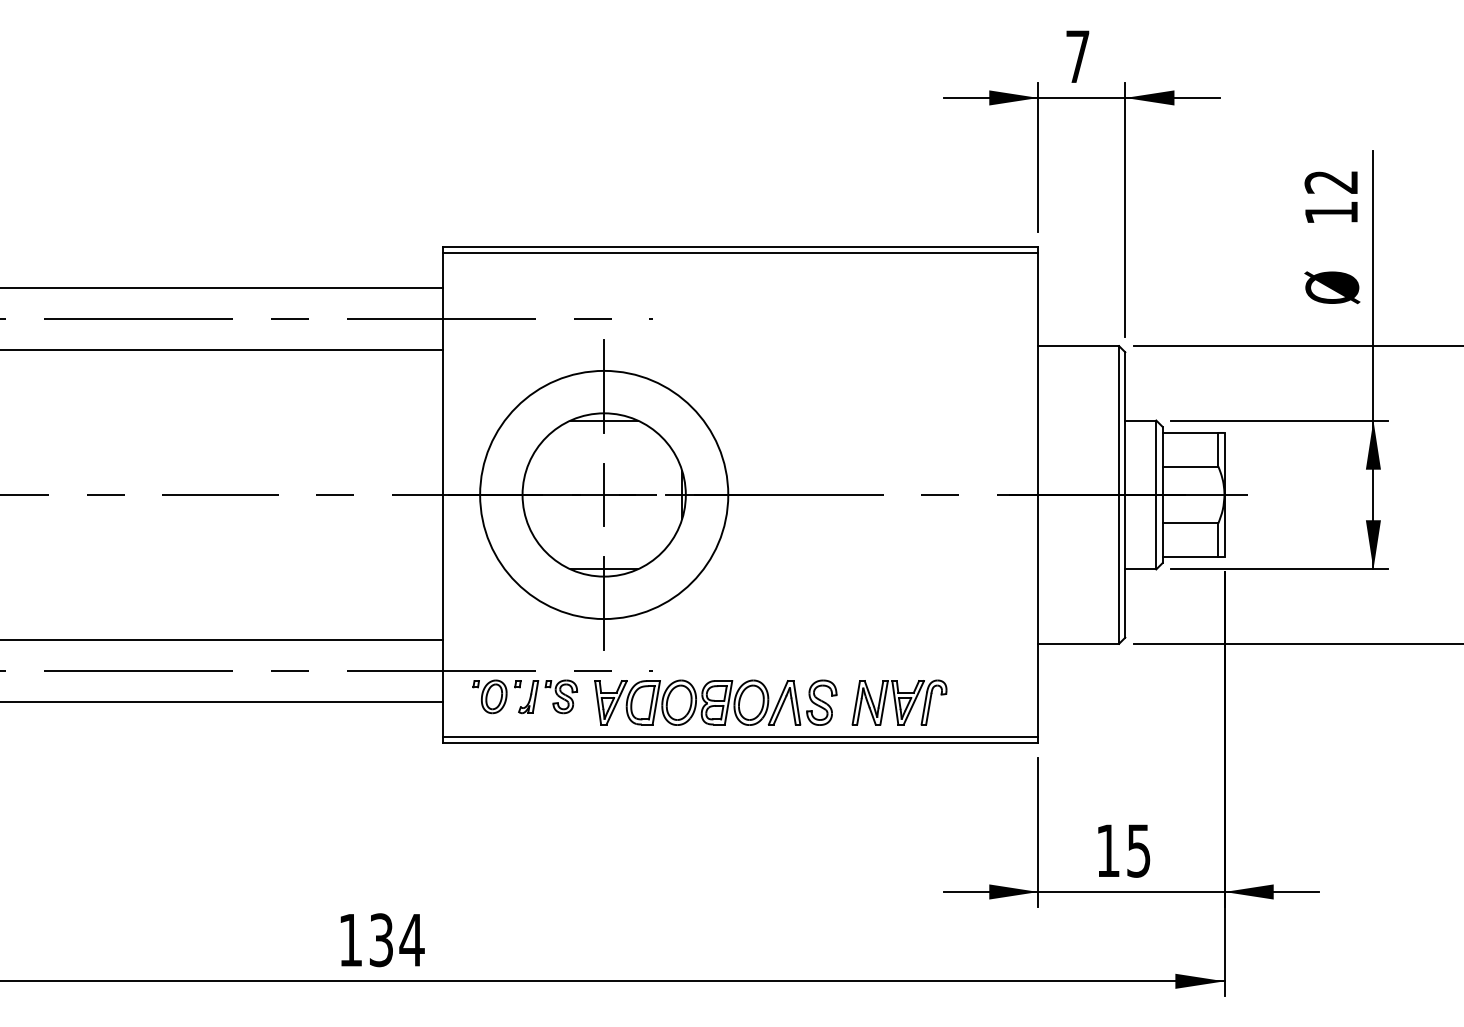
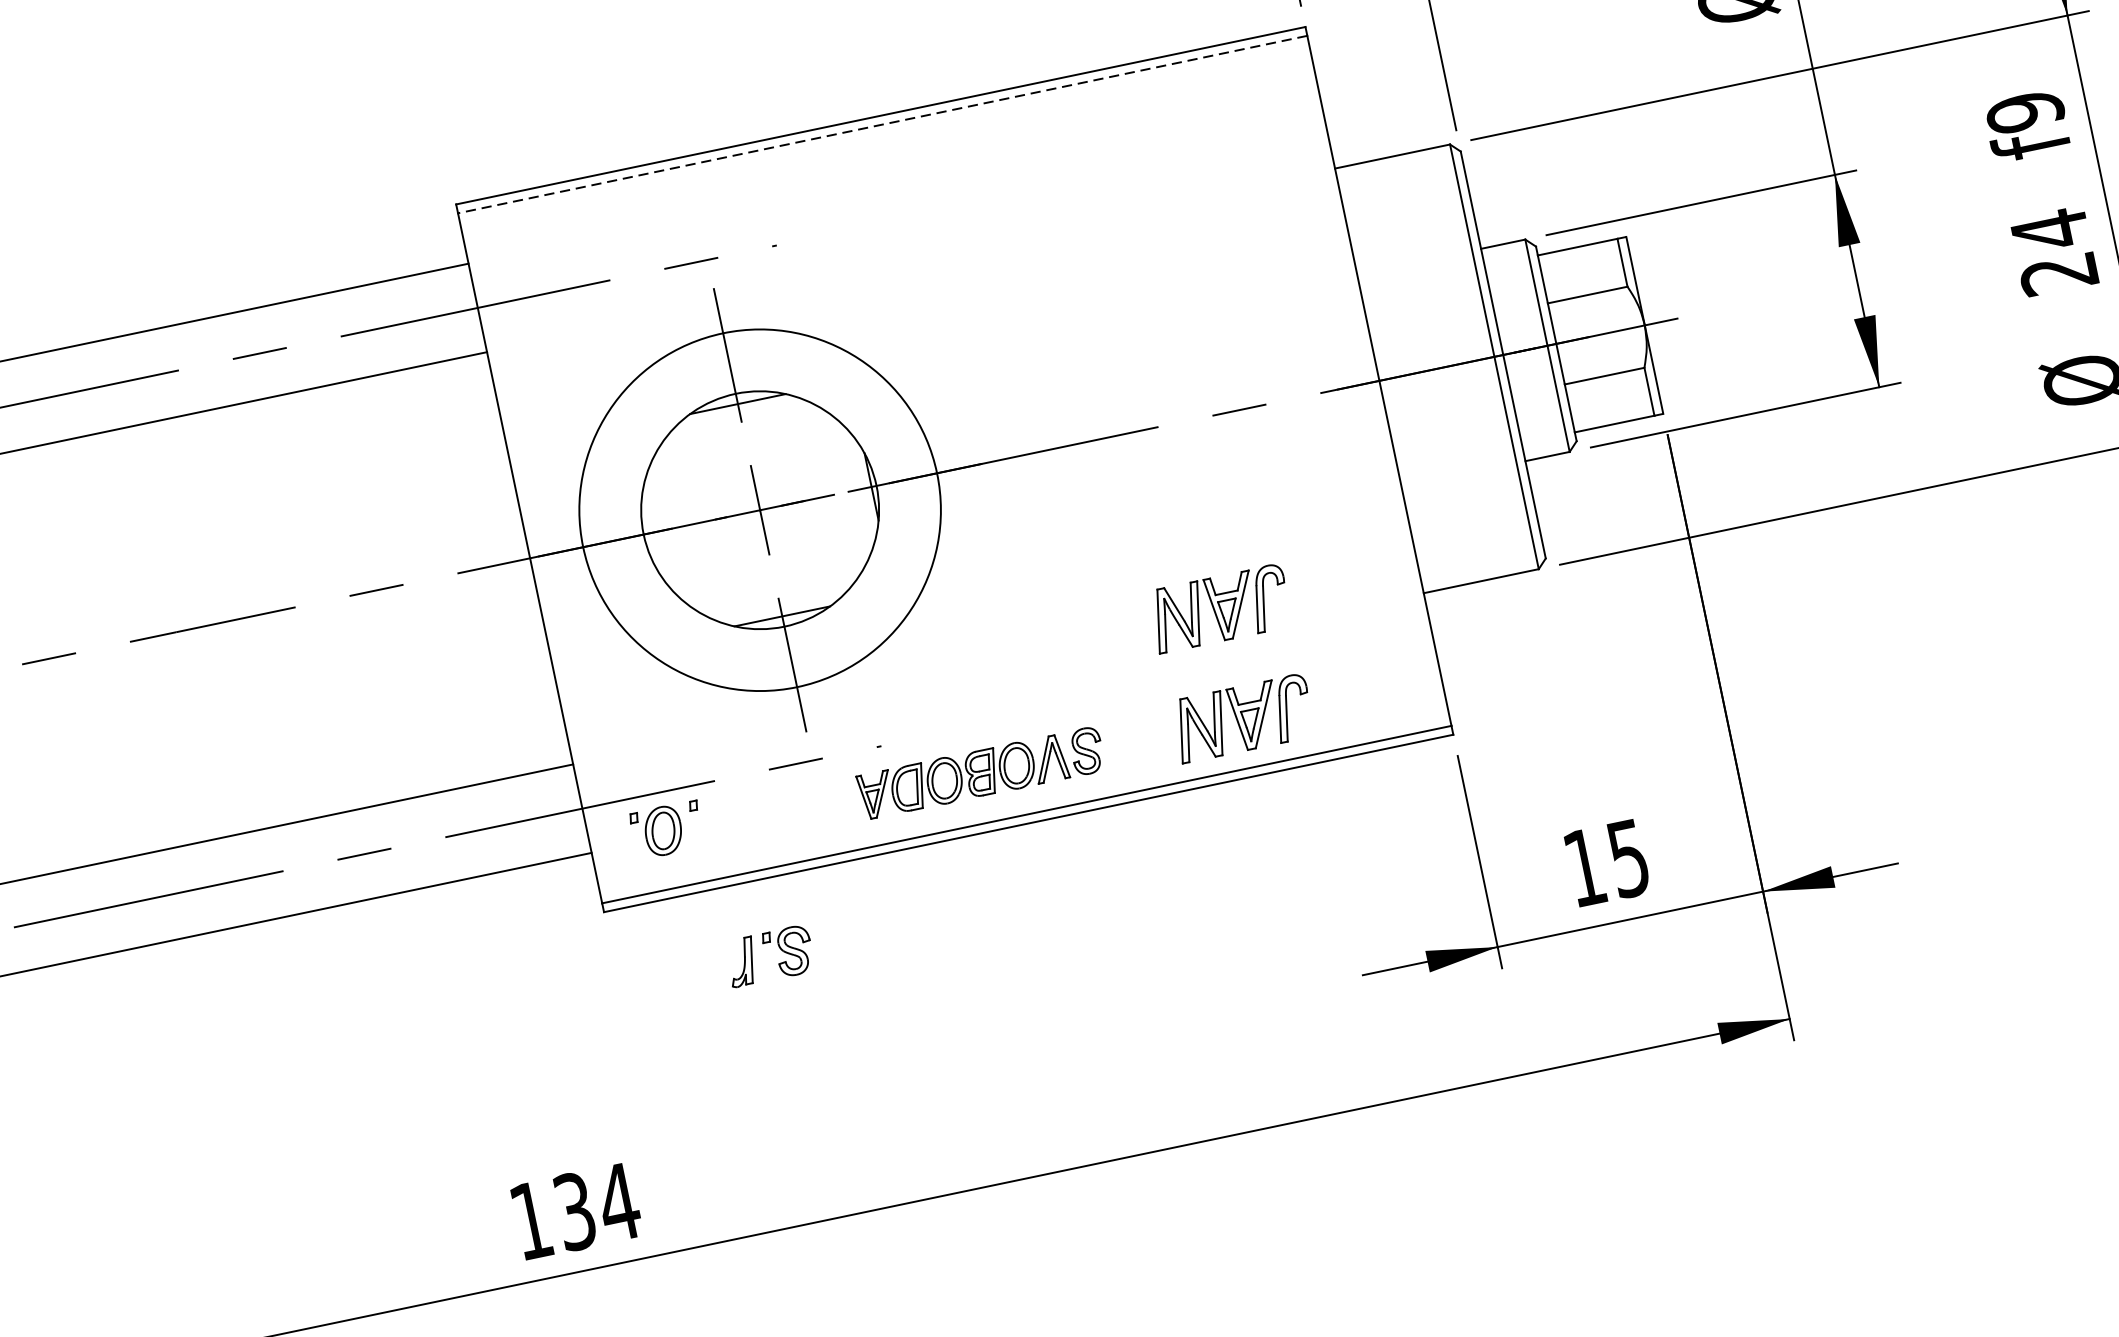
line: (740, 253) -> (882, 125), solid -> dashed
part: (899, 625) -> (1220, 608), added
part: (552, 702) -> (777, 962), moved
part: (715, 702) -> (980, 773), size x0.7

